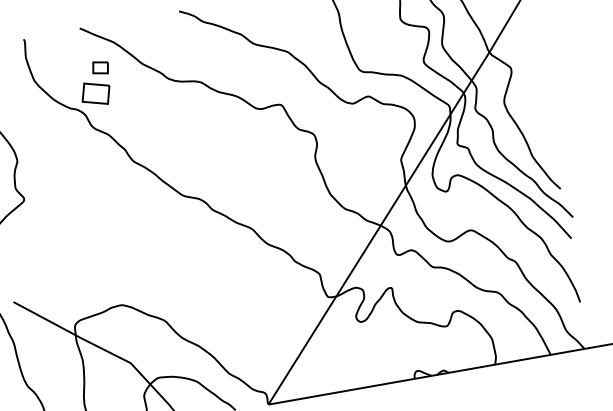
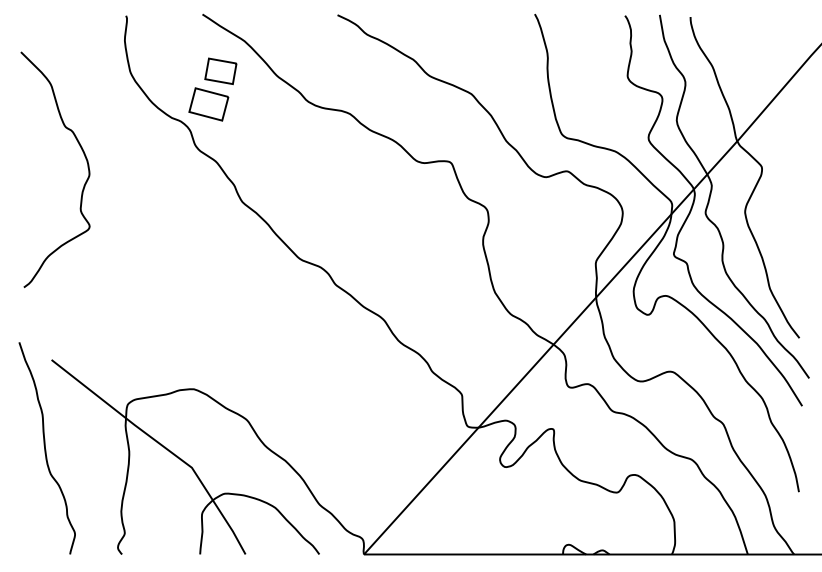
part: (100, 68) -> (220, 71), size x1.43

